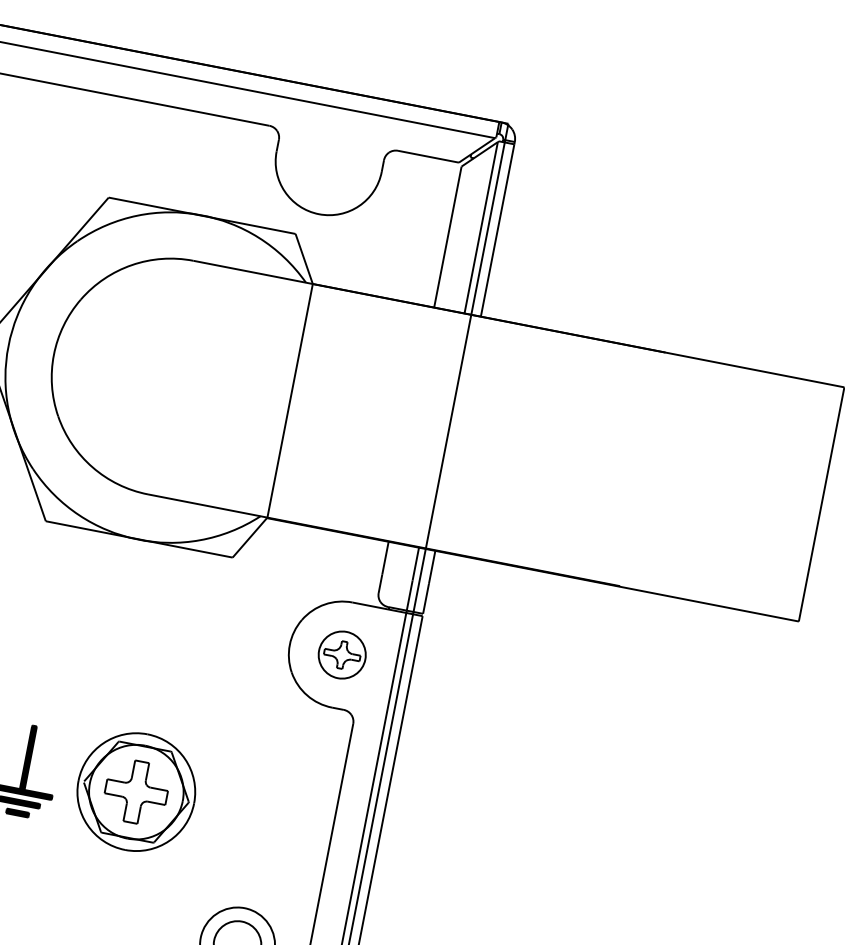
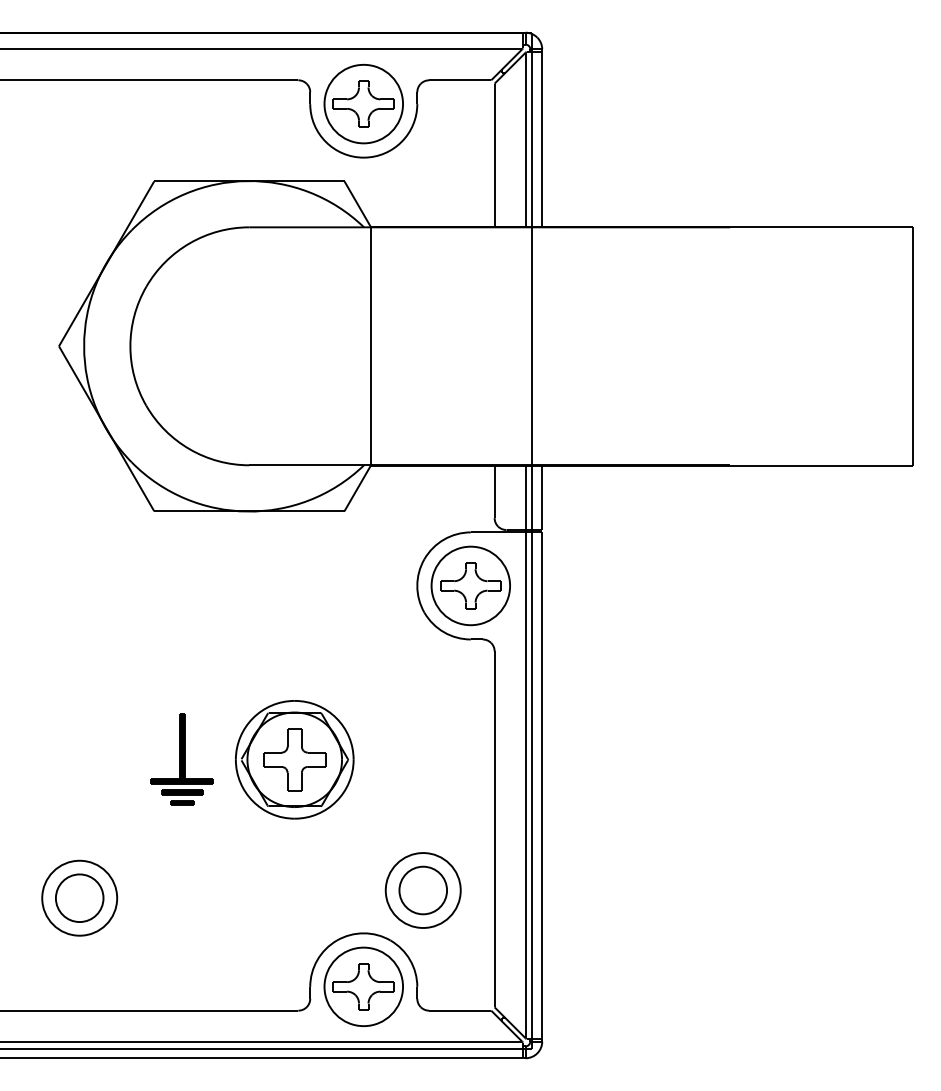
part: (328, 162) -> (363, 104), added
part: (342, 654) -> (470, 585), size x1.67

